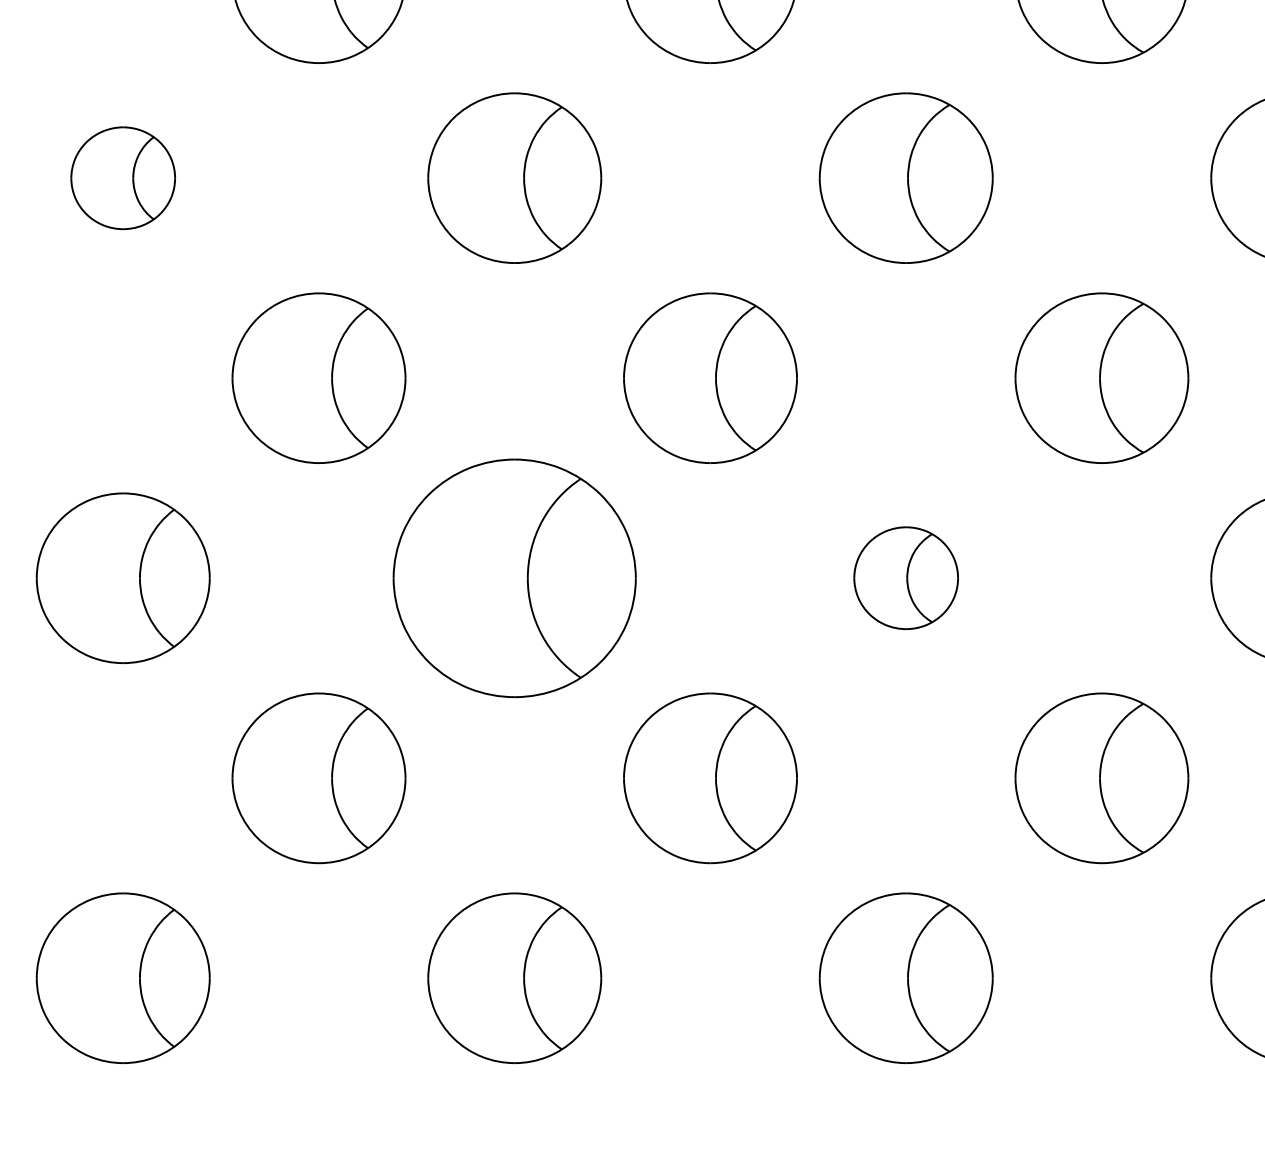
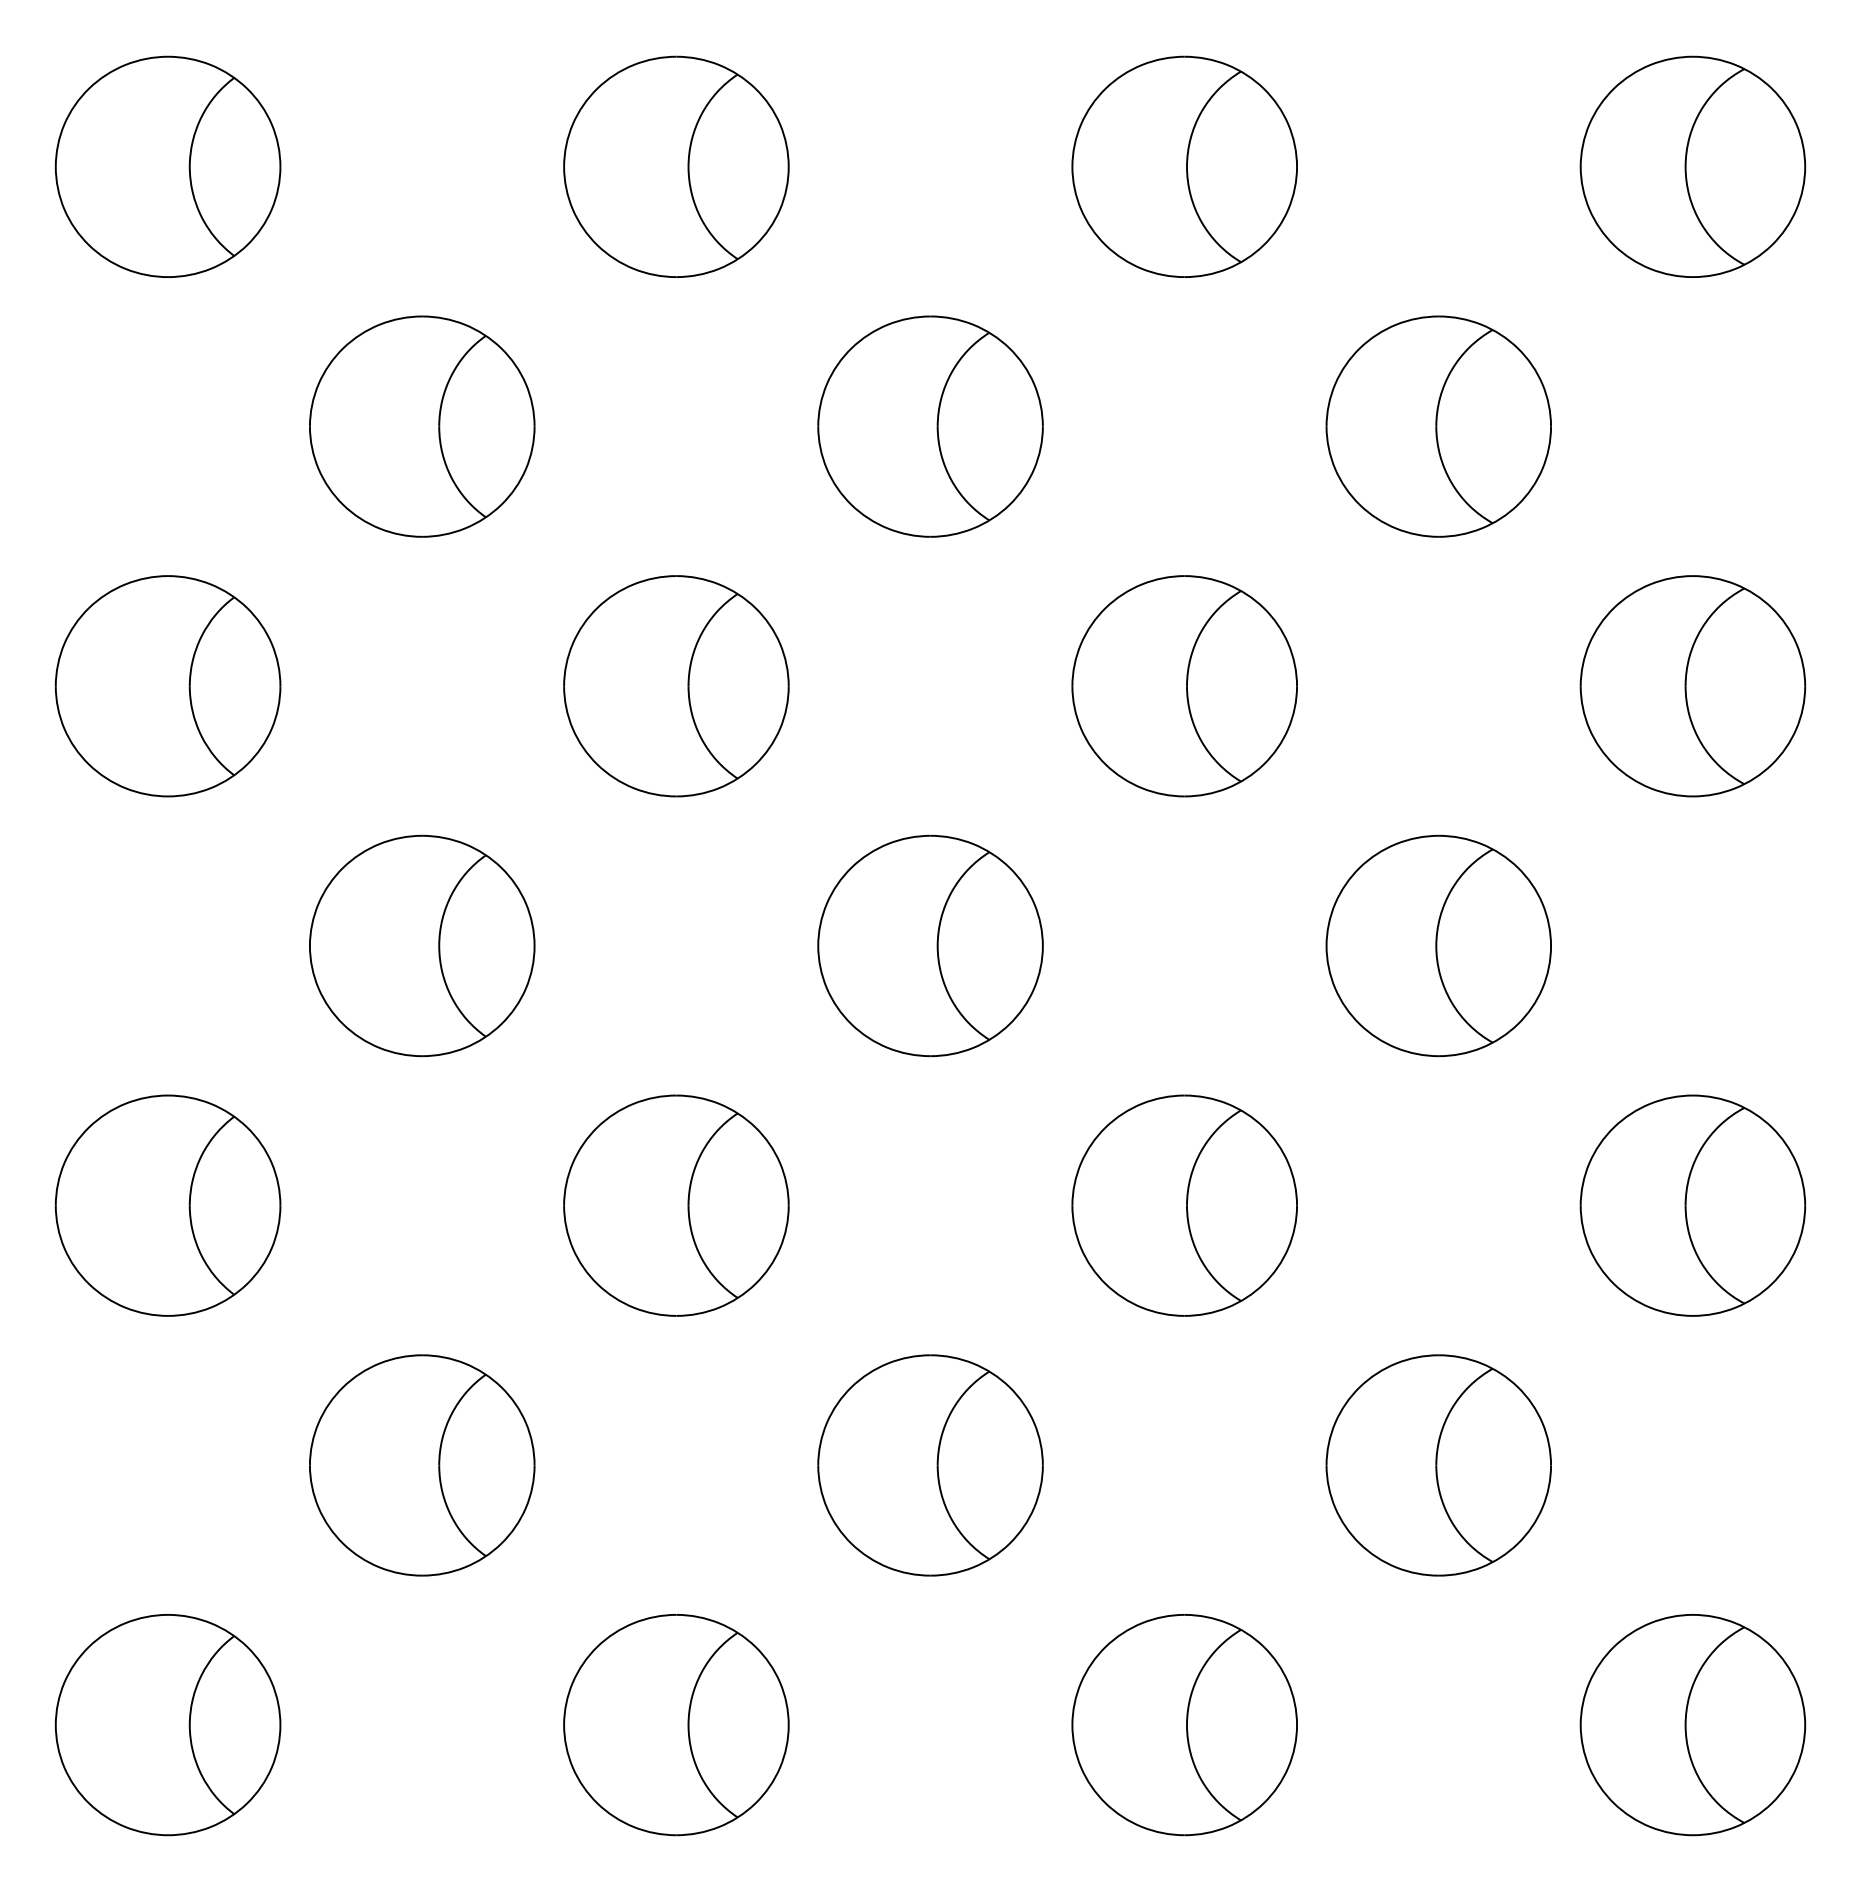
part: (122, 178) -> (167, 686), size x1.67
part: (514, 578) -> (676, 1205), size x0.71
part: (906, 578) -> (1184, 1205), size x1.67

